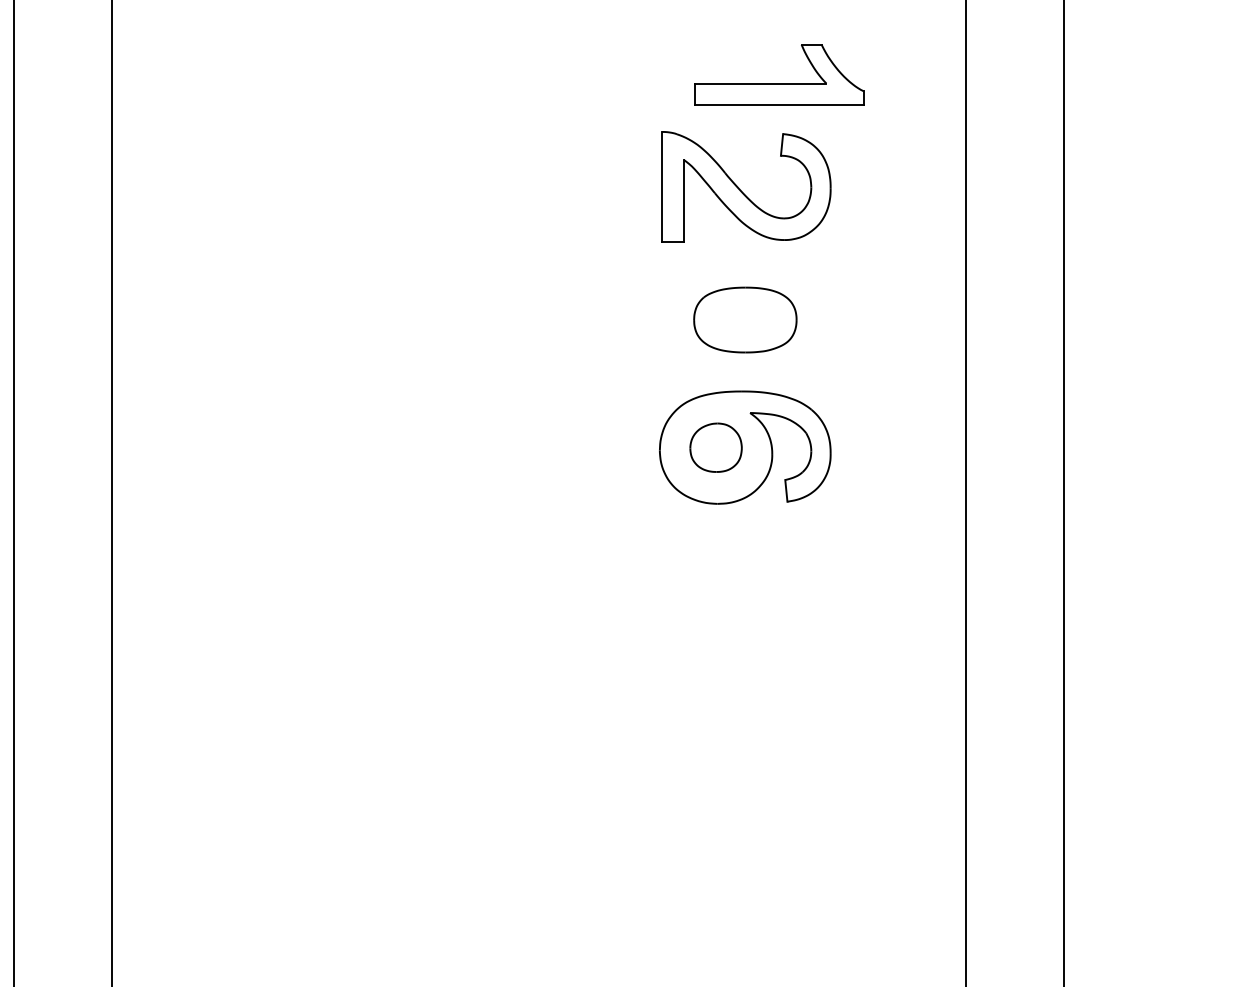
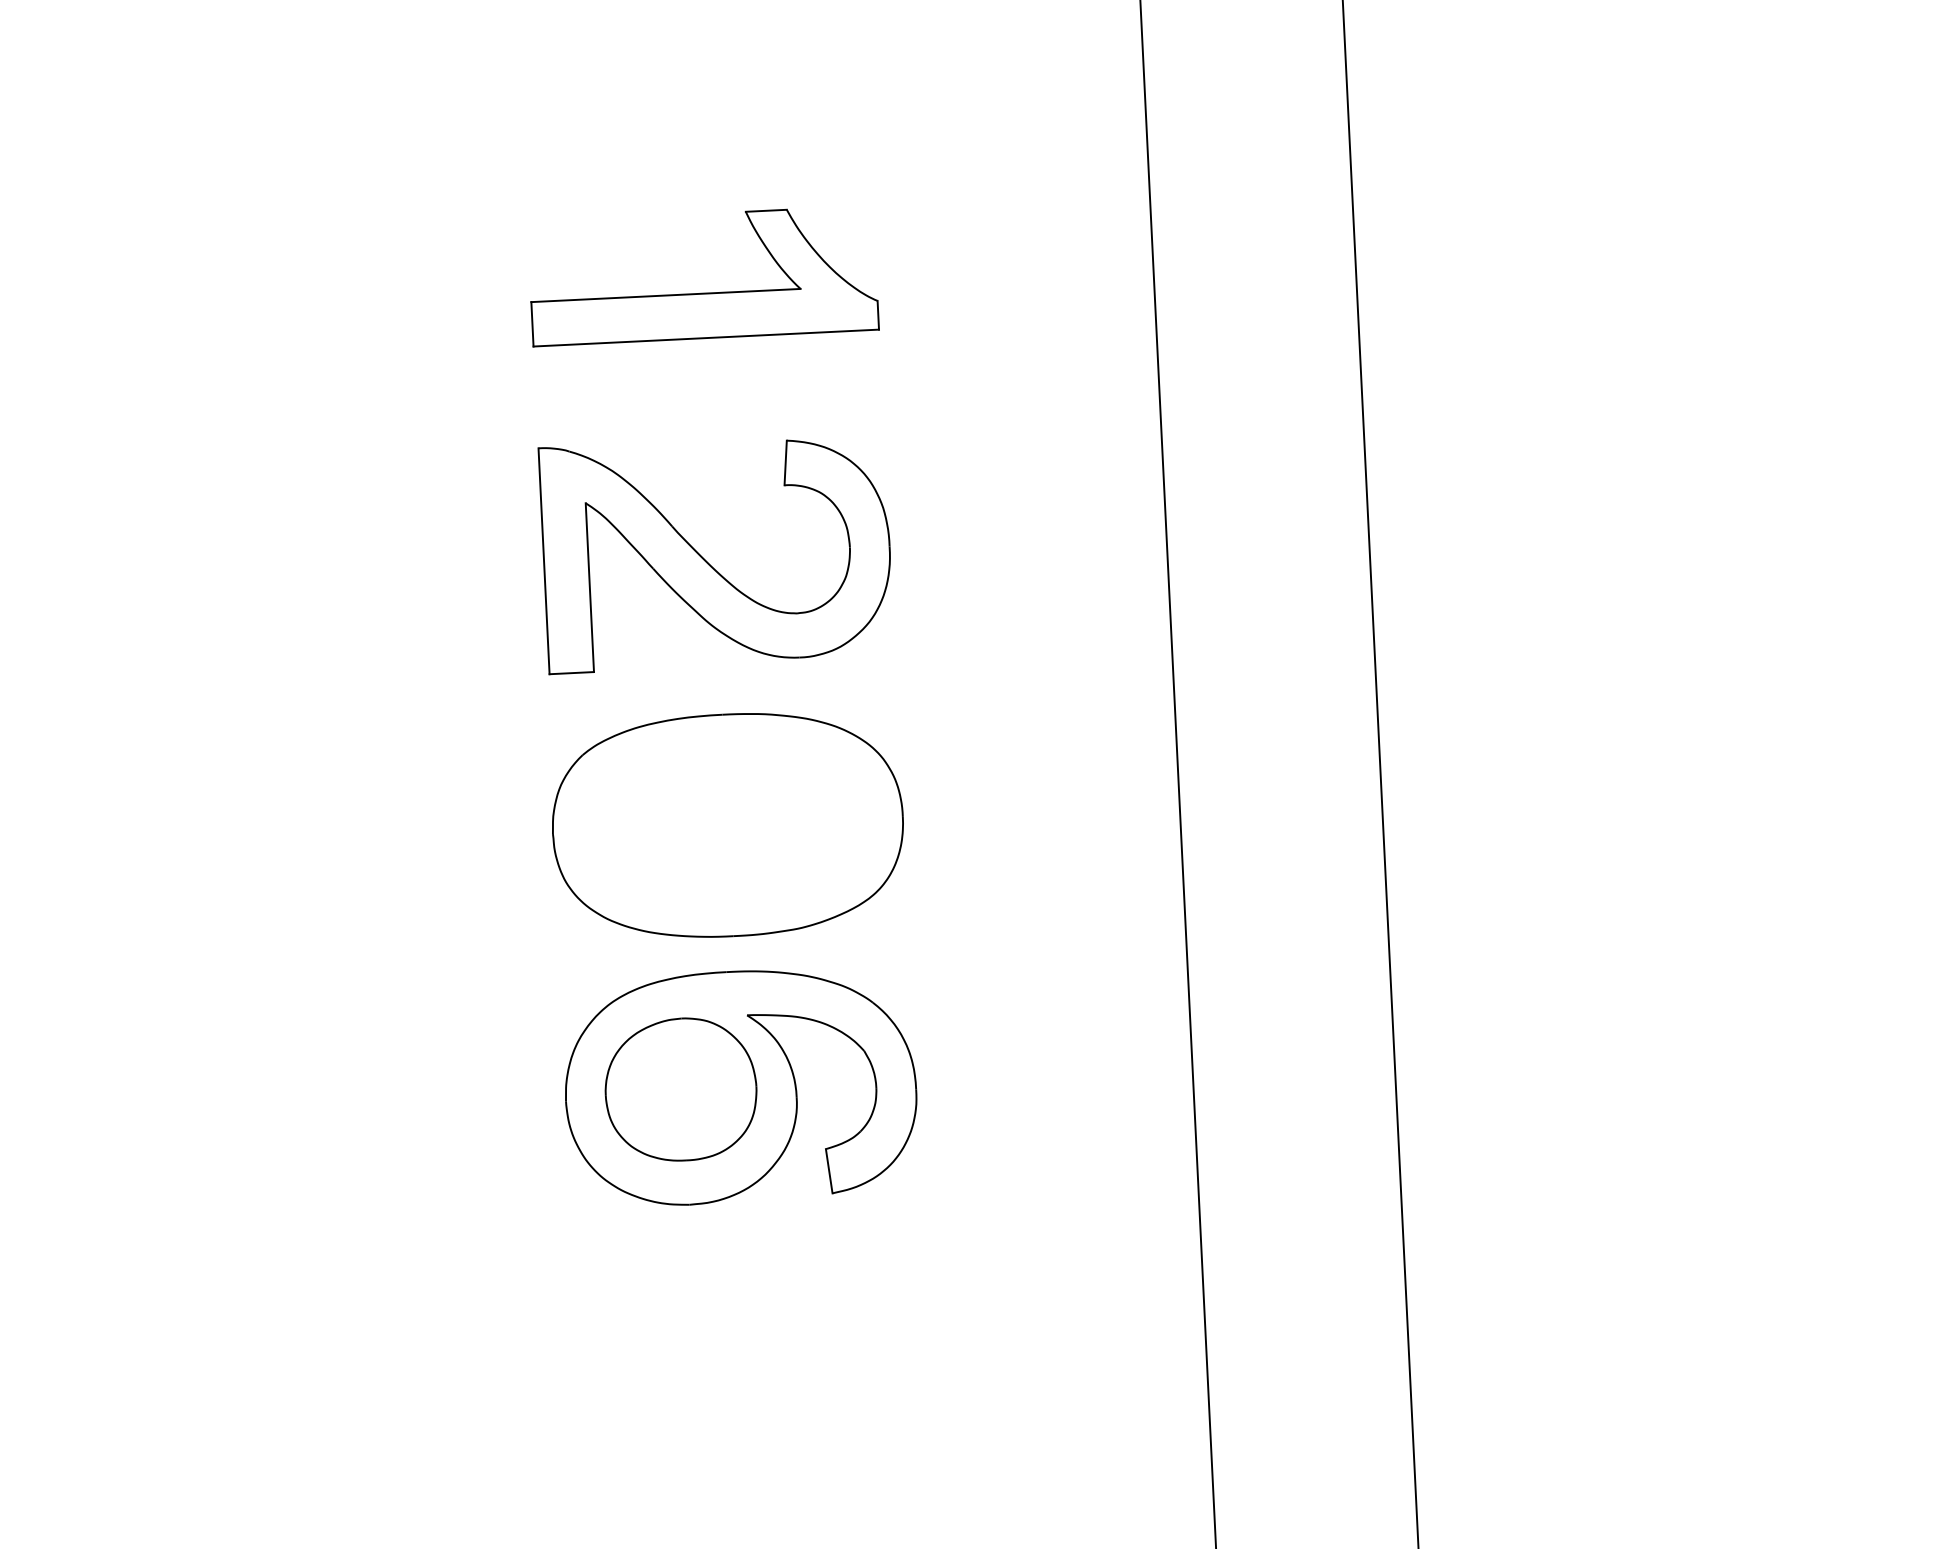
part: (779, 83) -> (704, 293), moved
part: (745, 319) -> (728, 824), size x1.67
part: (715, 447) -> (679, 1089), size x1.43

